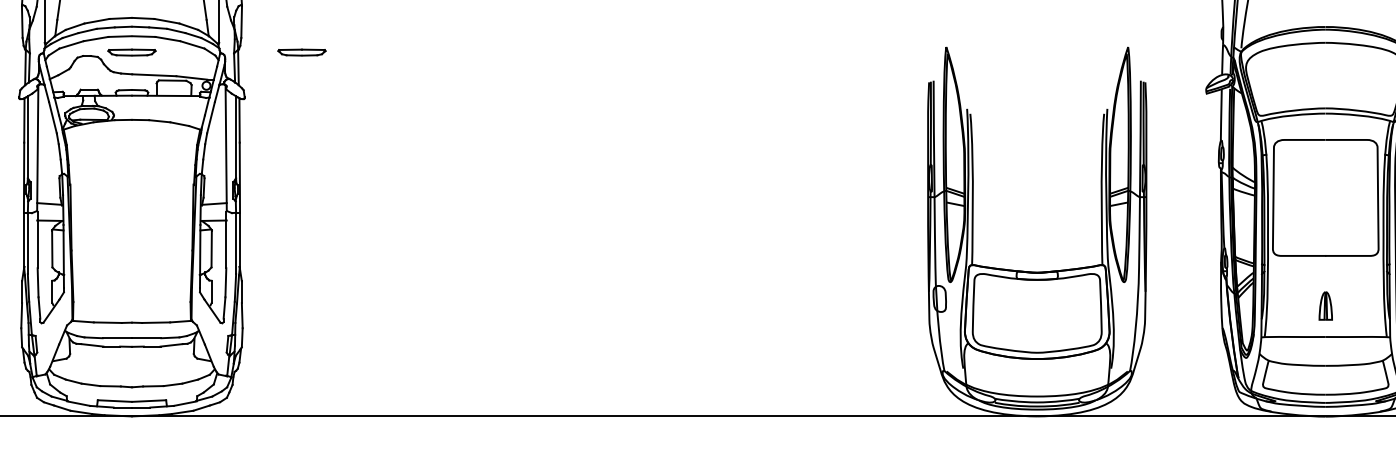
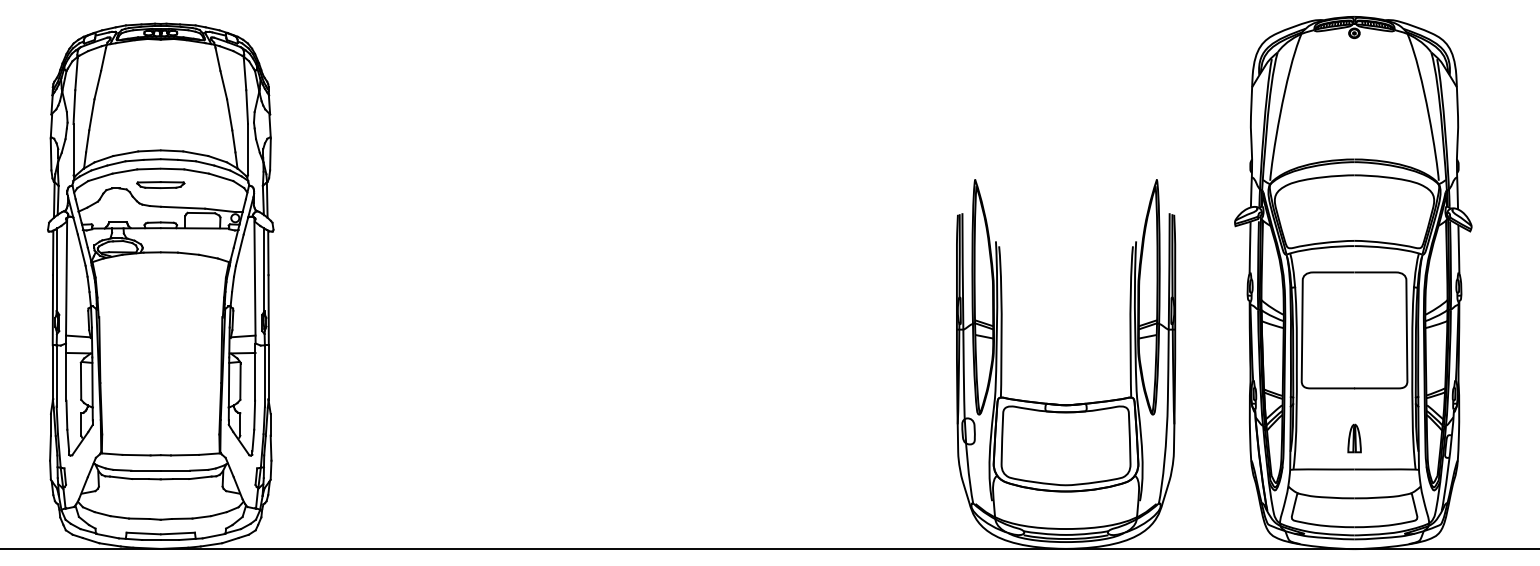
part: (301, 53) -> (330, 185), removed

